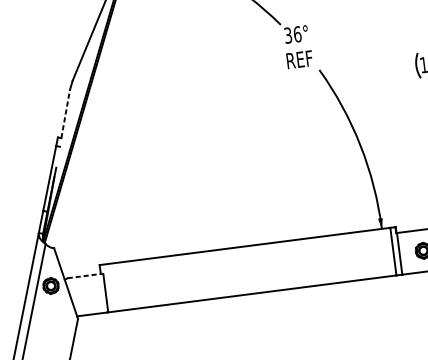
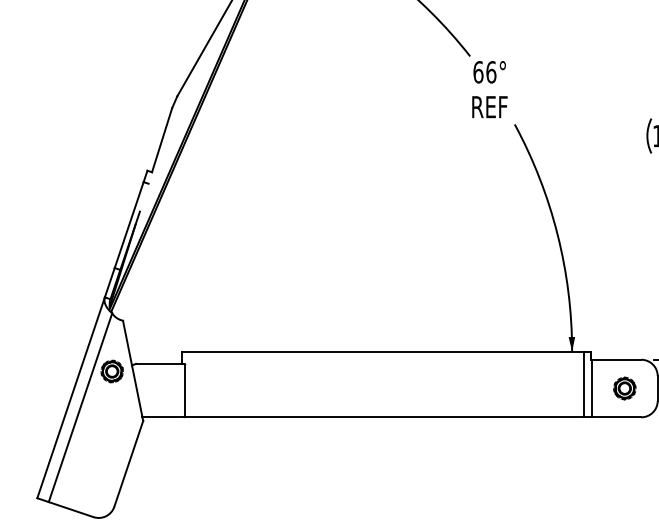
text: (288, 35) -> (478, 72), 36° -> 66°
line: (65, 114) -> (162, 140), dashed -> solid
line: (85, 275) -> (160, 363), dashed -> solid

